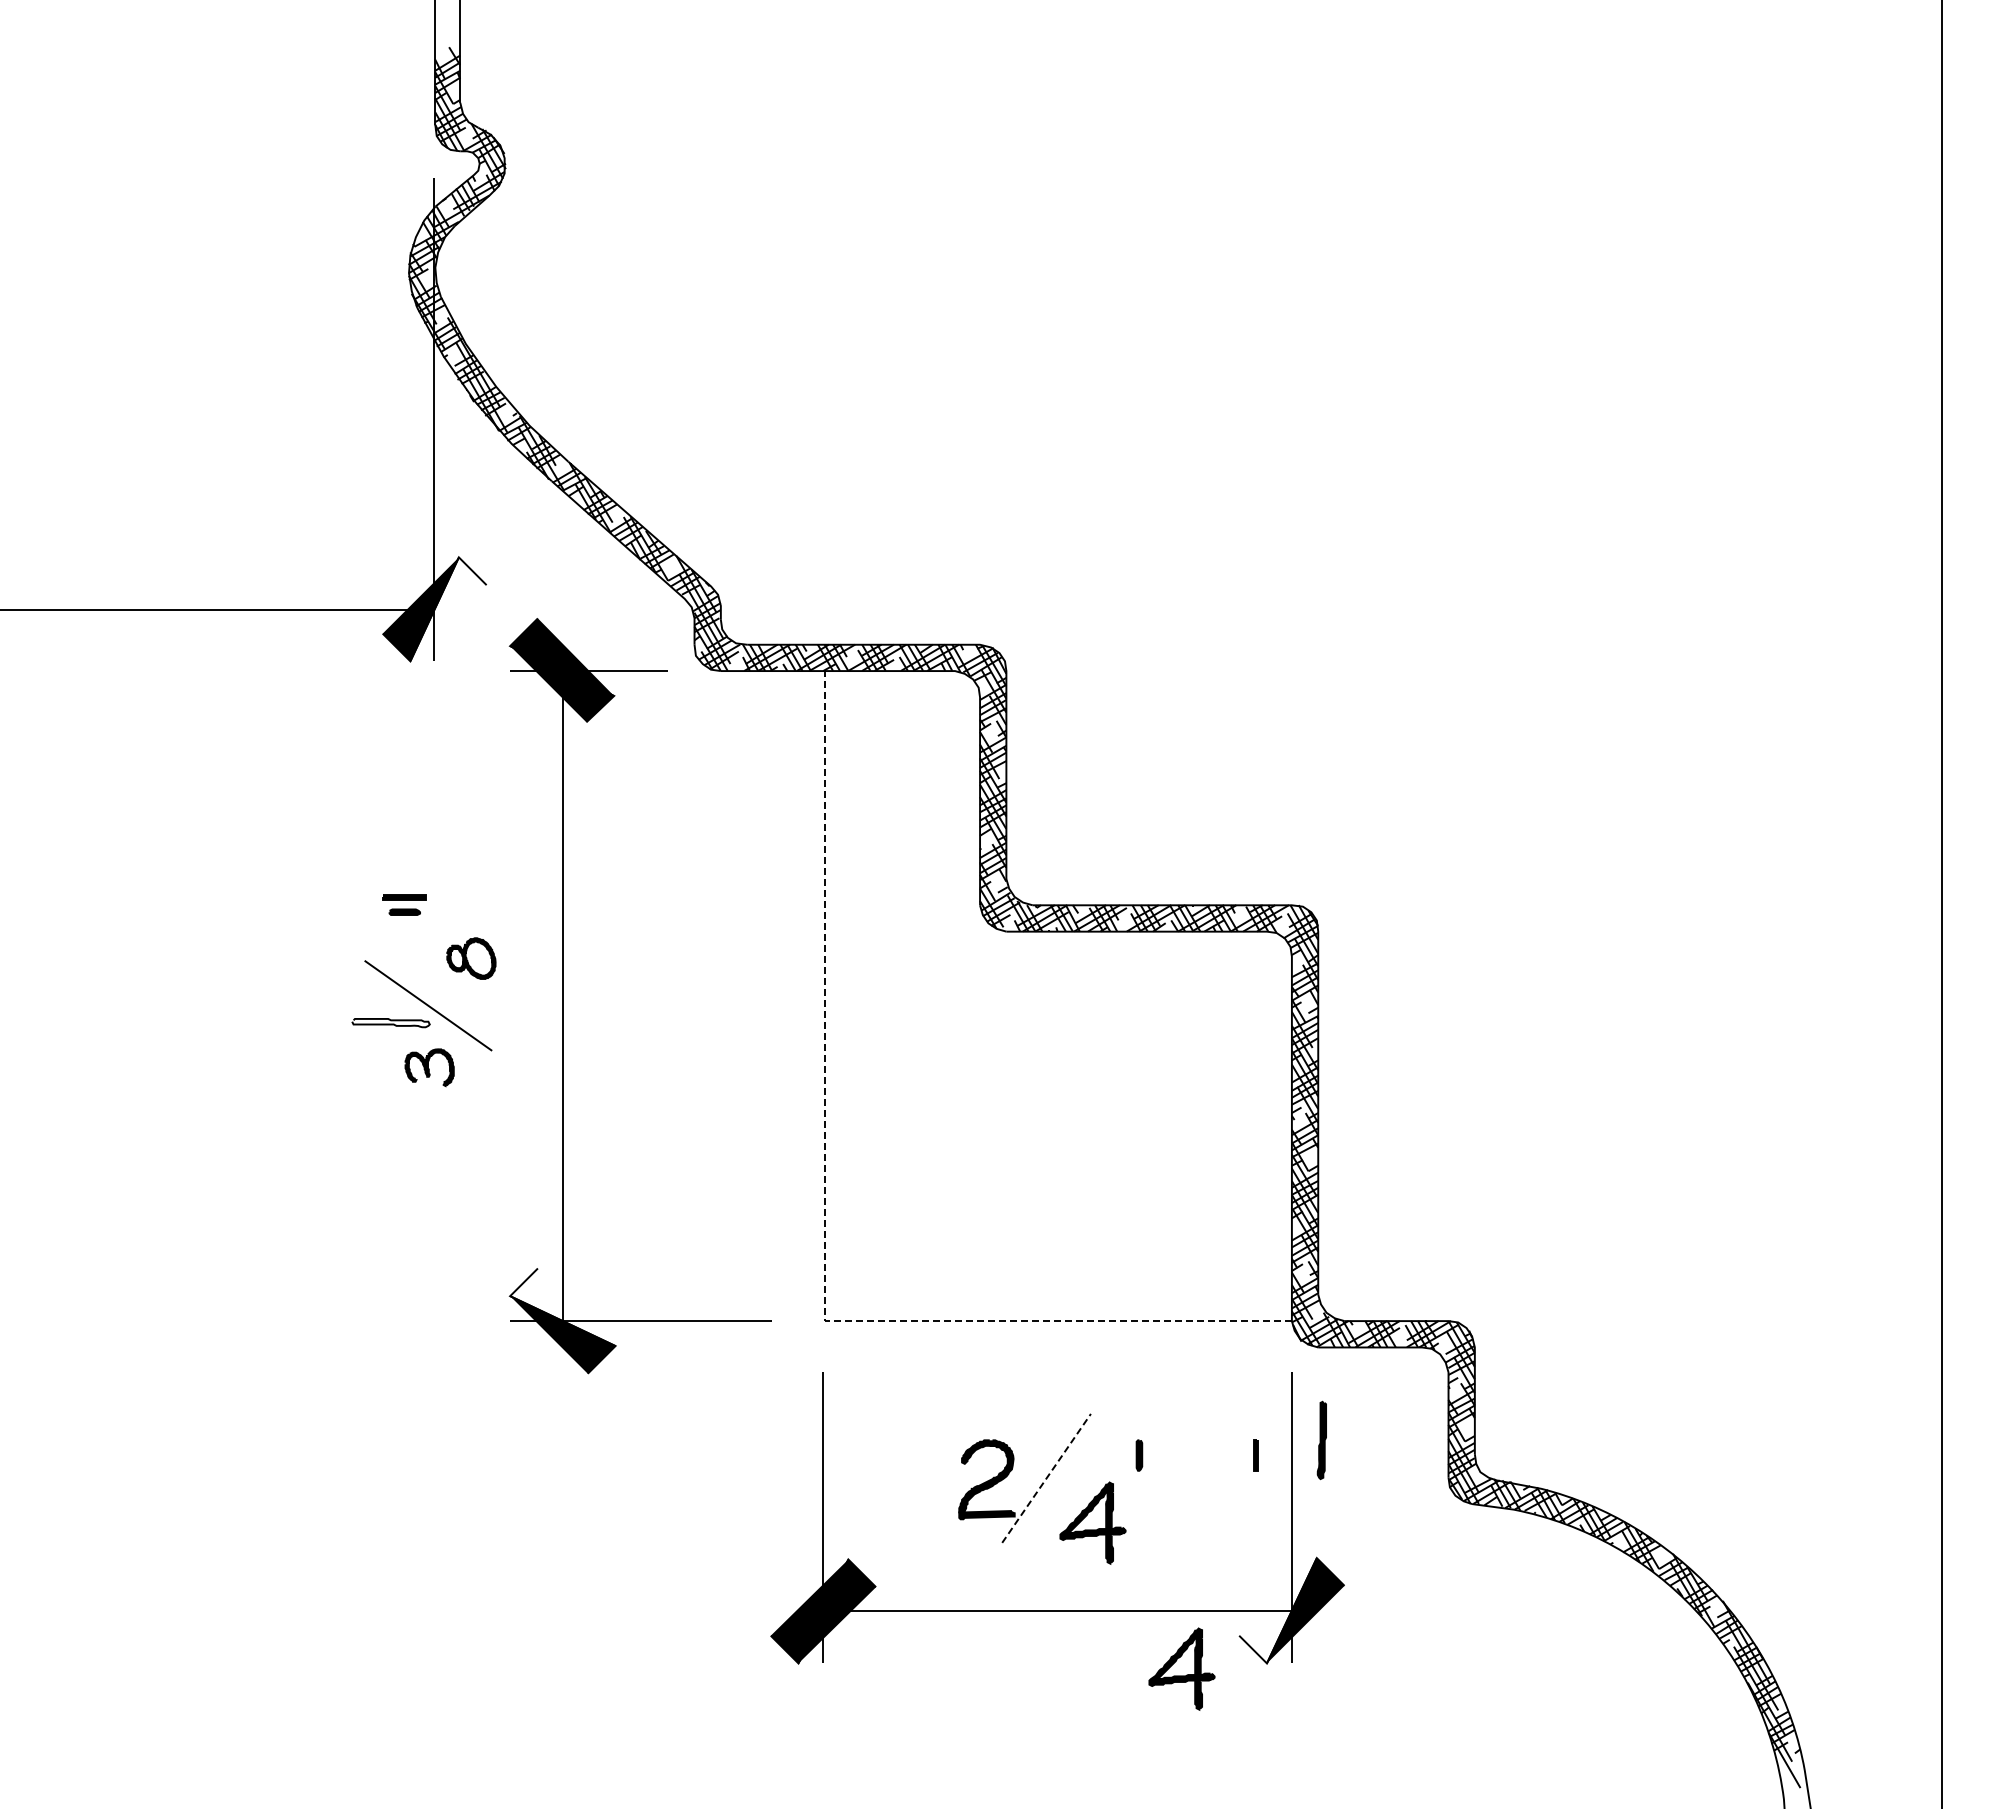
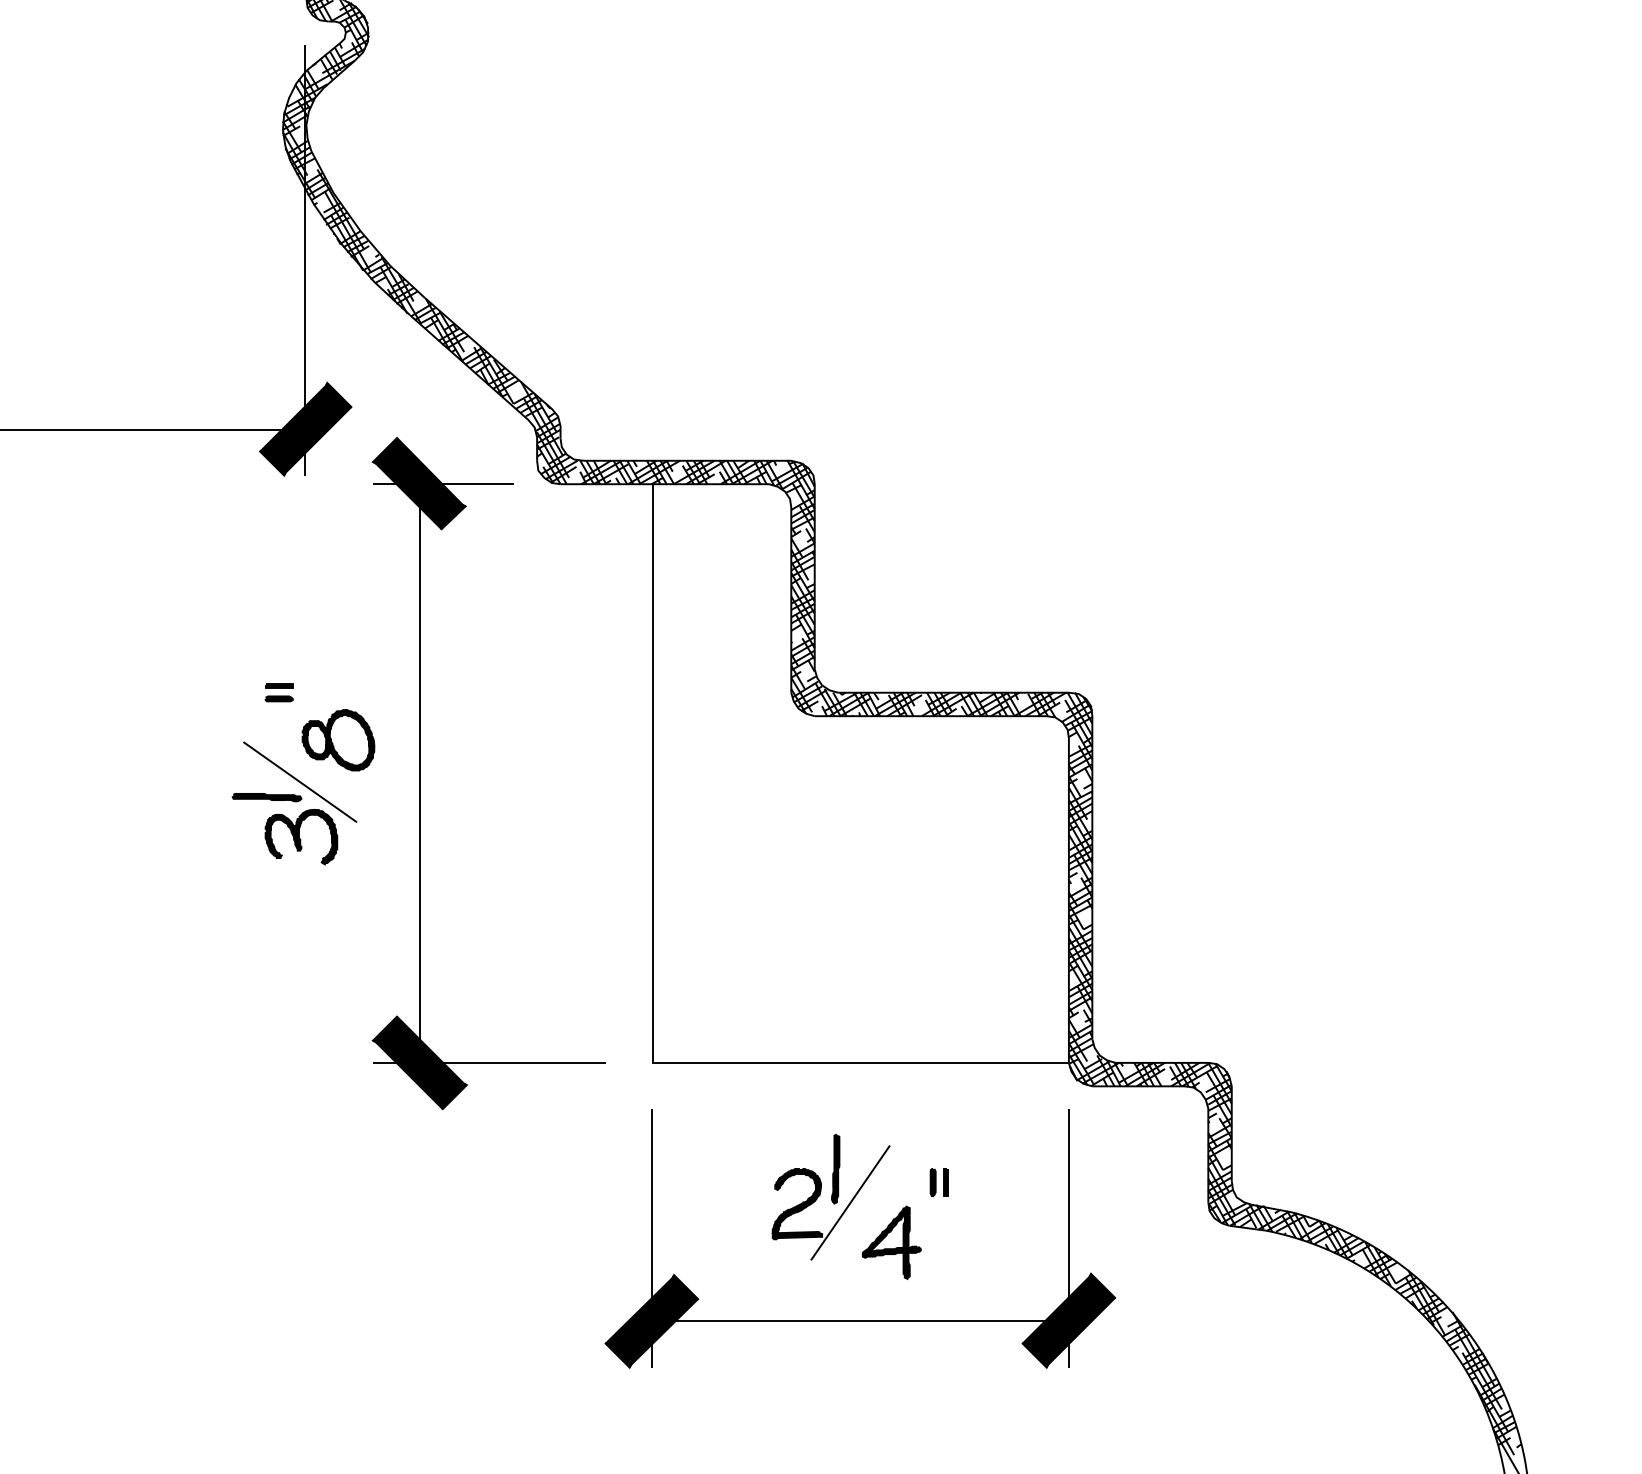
fill: (448, 609) -> (318, 429), added
part: (404, 897) -> (278, 685), size x0.71
part: (471, 958) -> (338, 740), size x1.67
fill: (390, 1022) -> (266, 797), added
part: (429, 1067) -> (301, 837), size x1.67
line: (824, 1230) -> (652, 982), dashed -> solid
fill: (562, 1307) -> (419, 1050), added
part: (1321, 1440) -> (835, 1169), moved
part: (1255, 1455) -> (945, 1182), moved
line: (1046, 1478) -> (850, 1202), dashed -> solid
fill: (1277, 1610) -> (1056, 1320), added
part: (1181, 1668) -> (970, 1372), removed

